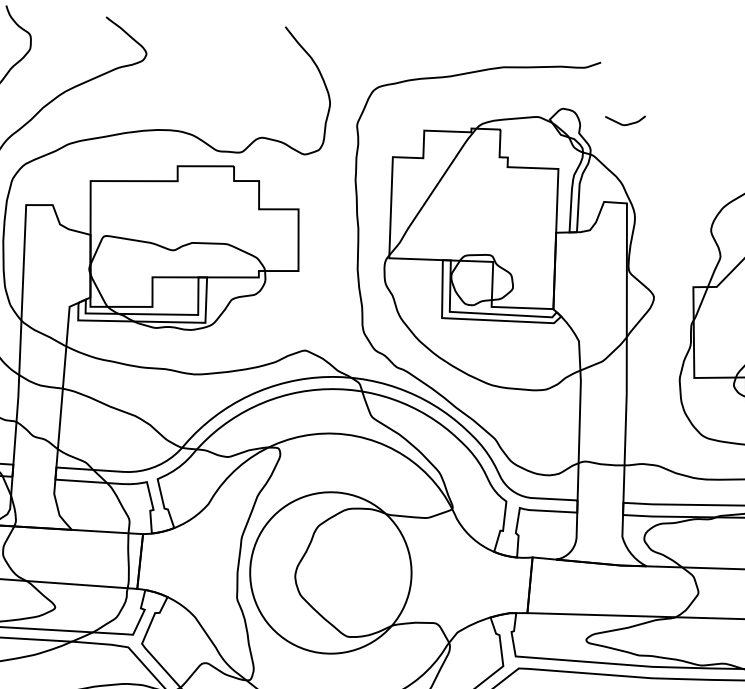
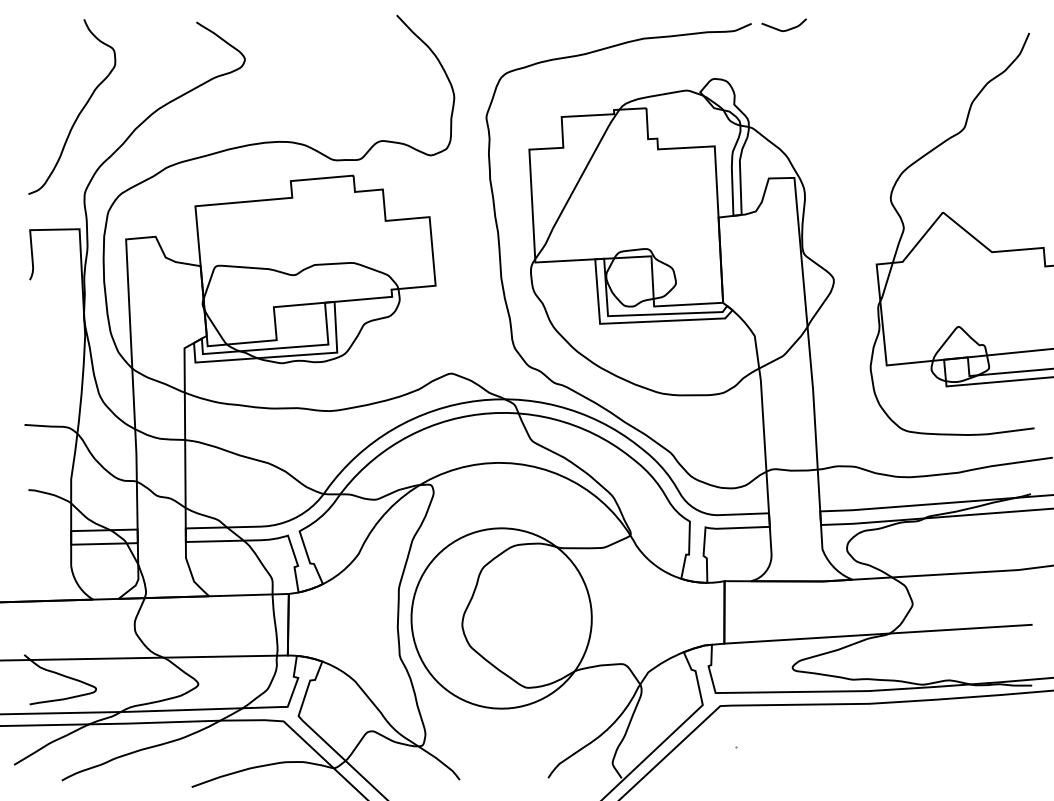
curve: (626, 123) -> (785, 29), moved

